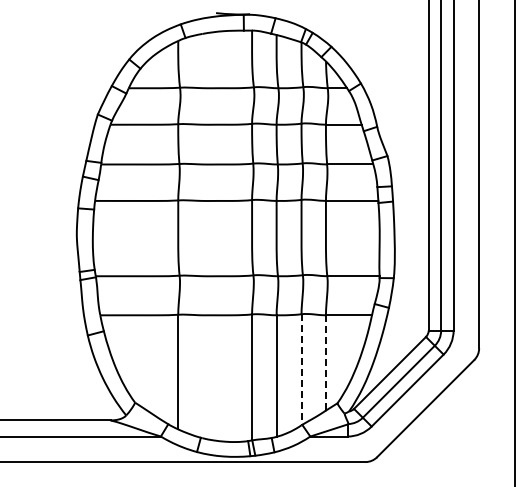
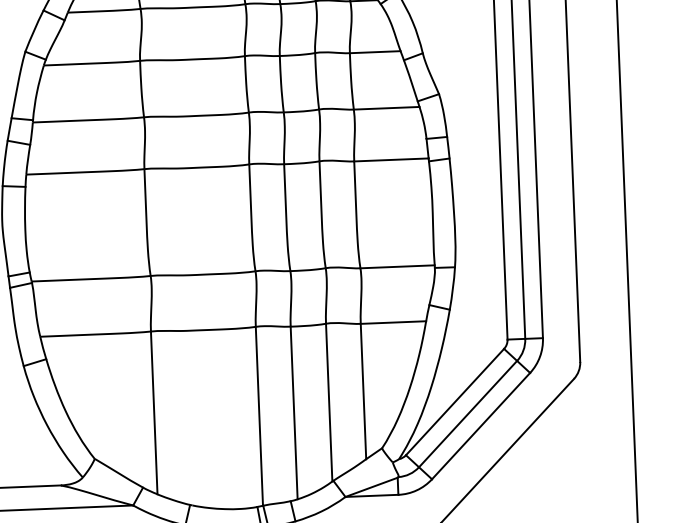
line: (325, 362) -> (362, 390), dashed -> solid
line: (301, 369) -> (329, 402), dashed -> solid

